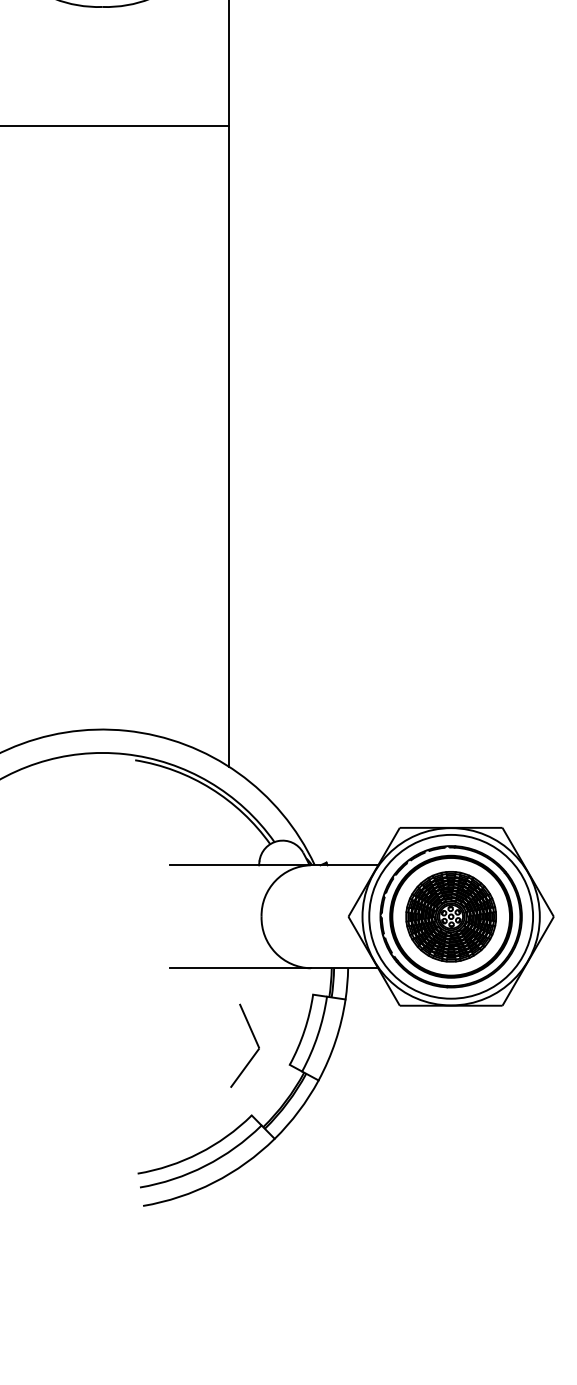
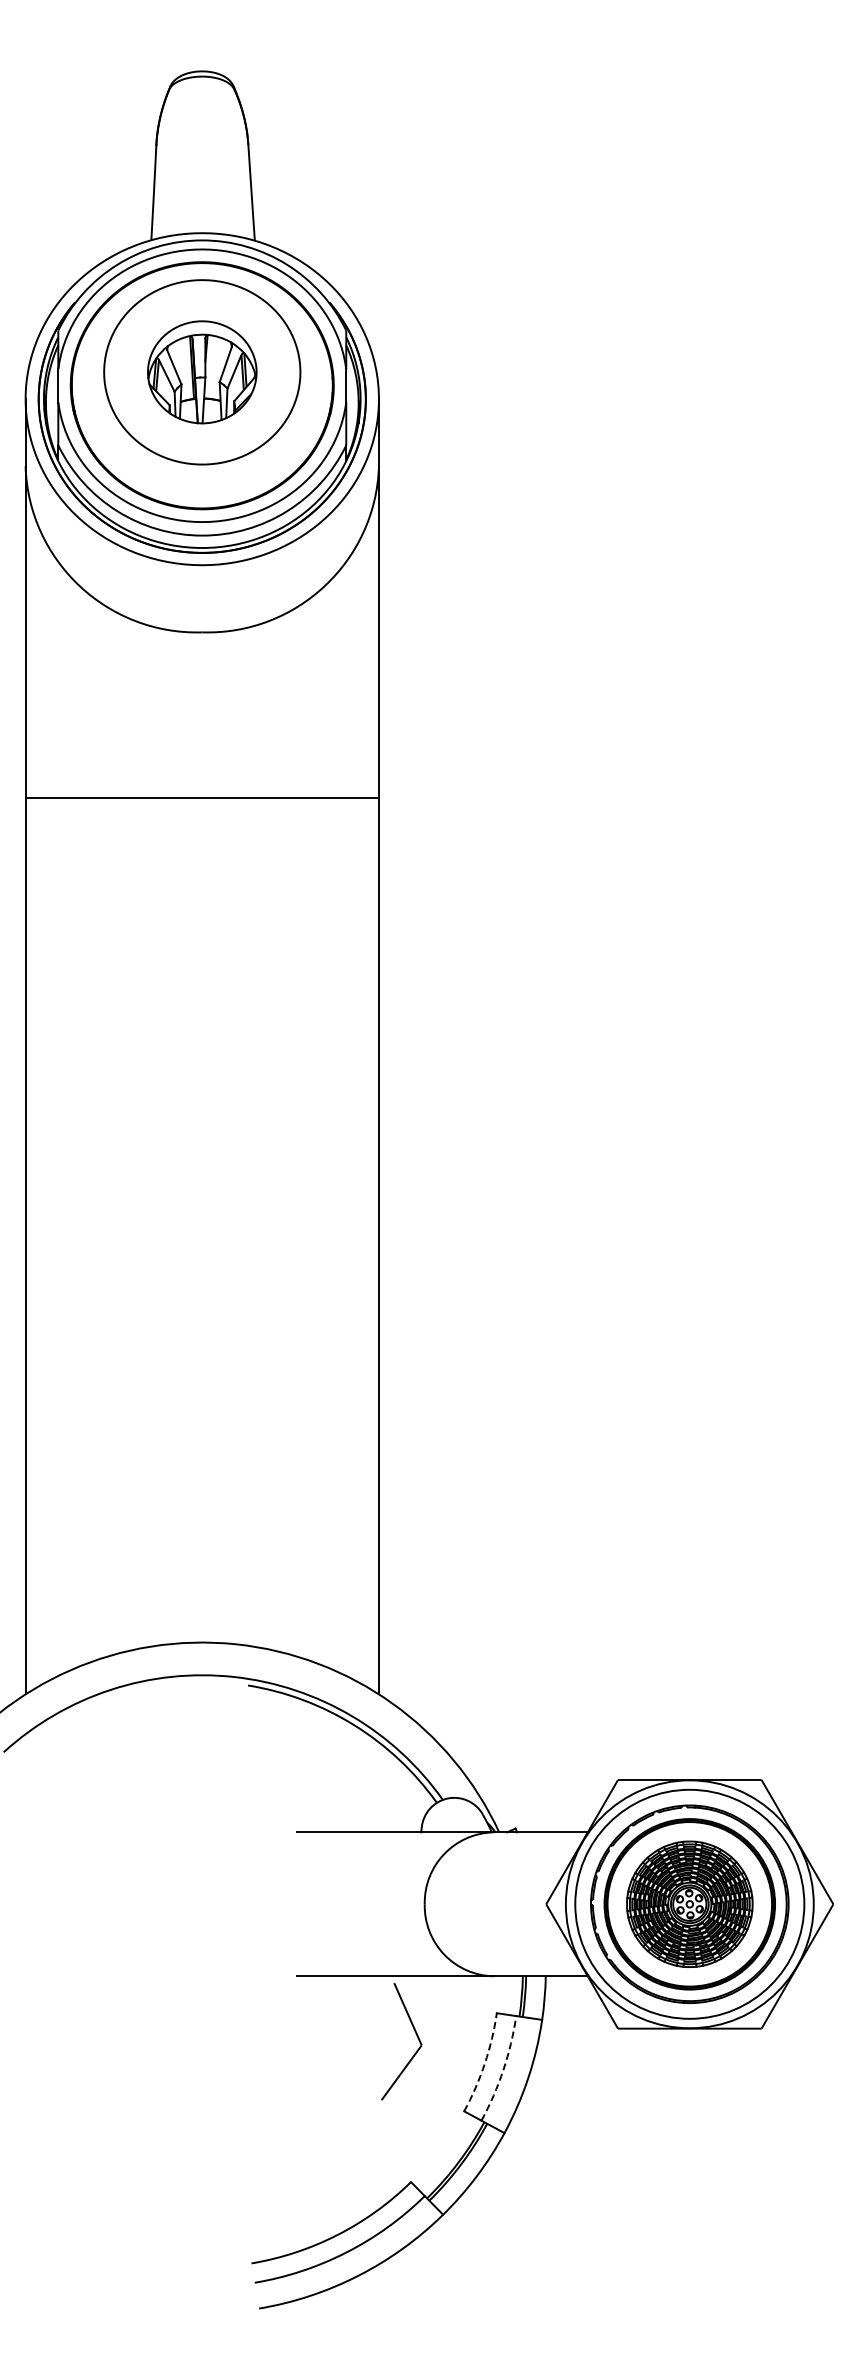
arc: (304, 1030) -> (484, 2063), solid -> dashed
arc: (317, 1034) -> (503, 2069), solid -> dashed
part: (254, 1040) -> (415, 2034), moved

